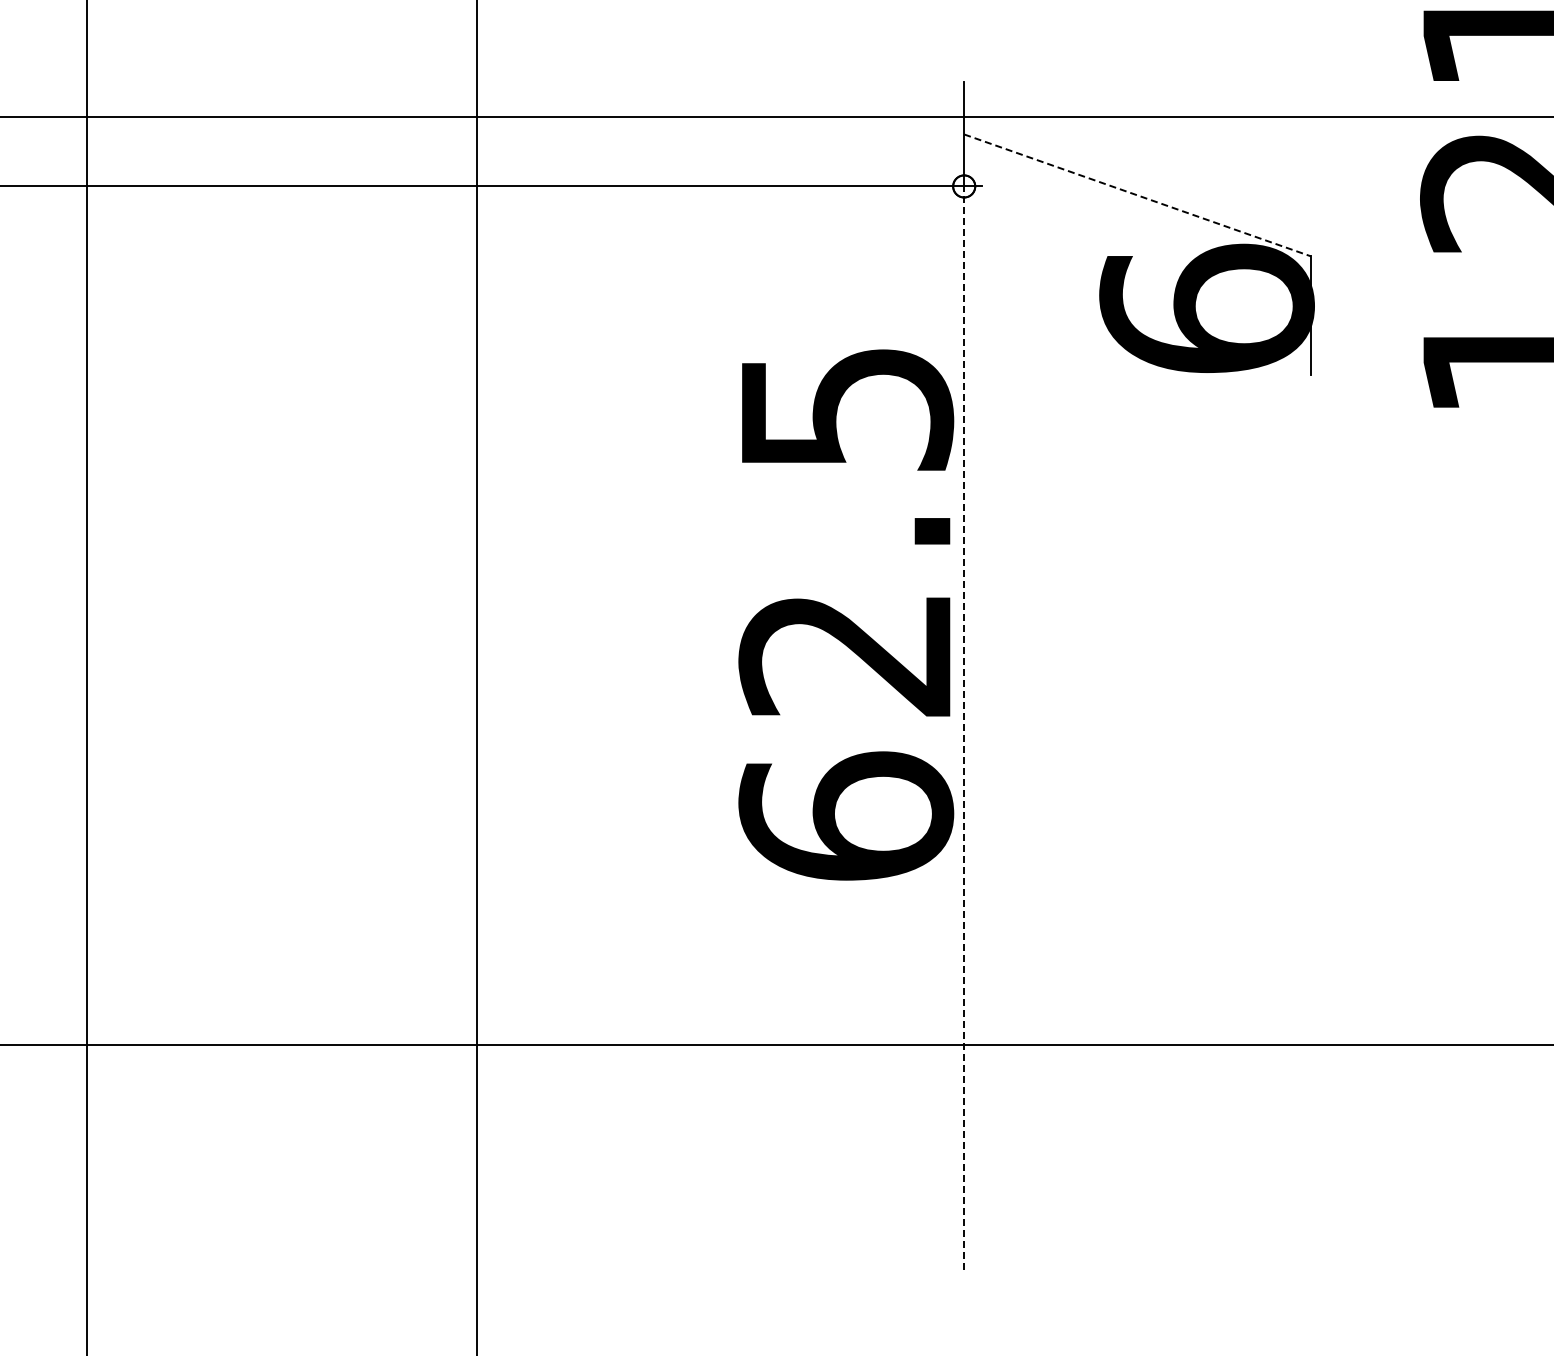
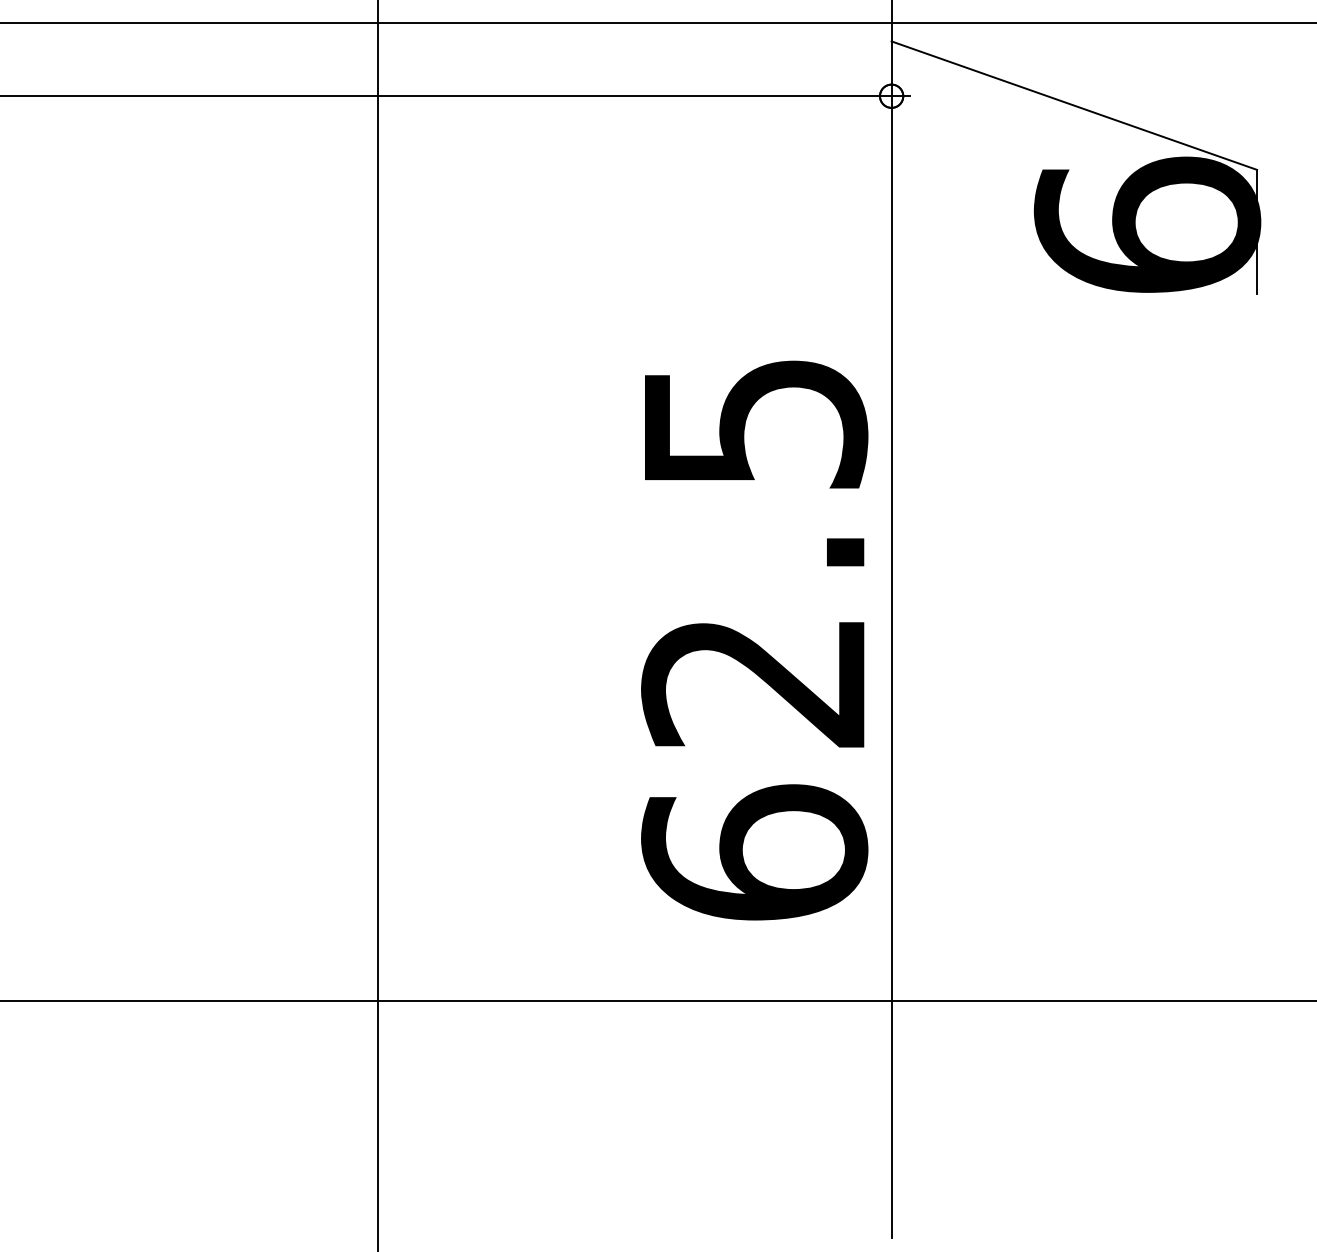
line: (1137, 195) -> (1074, 105), dashed -> solid
text: (846, 614) -> (754, 640), moved
line: (964, 728) -> (891, 667), dashed -> solid

